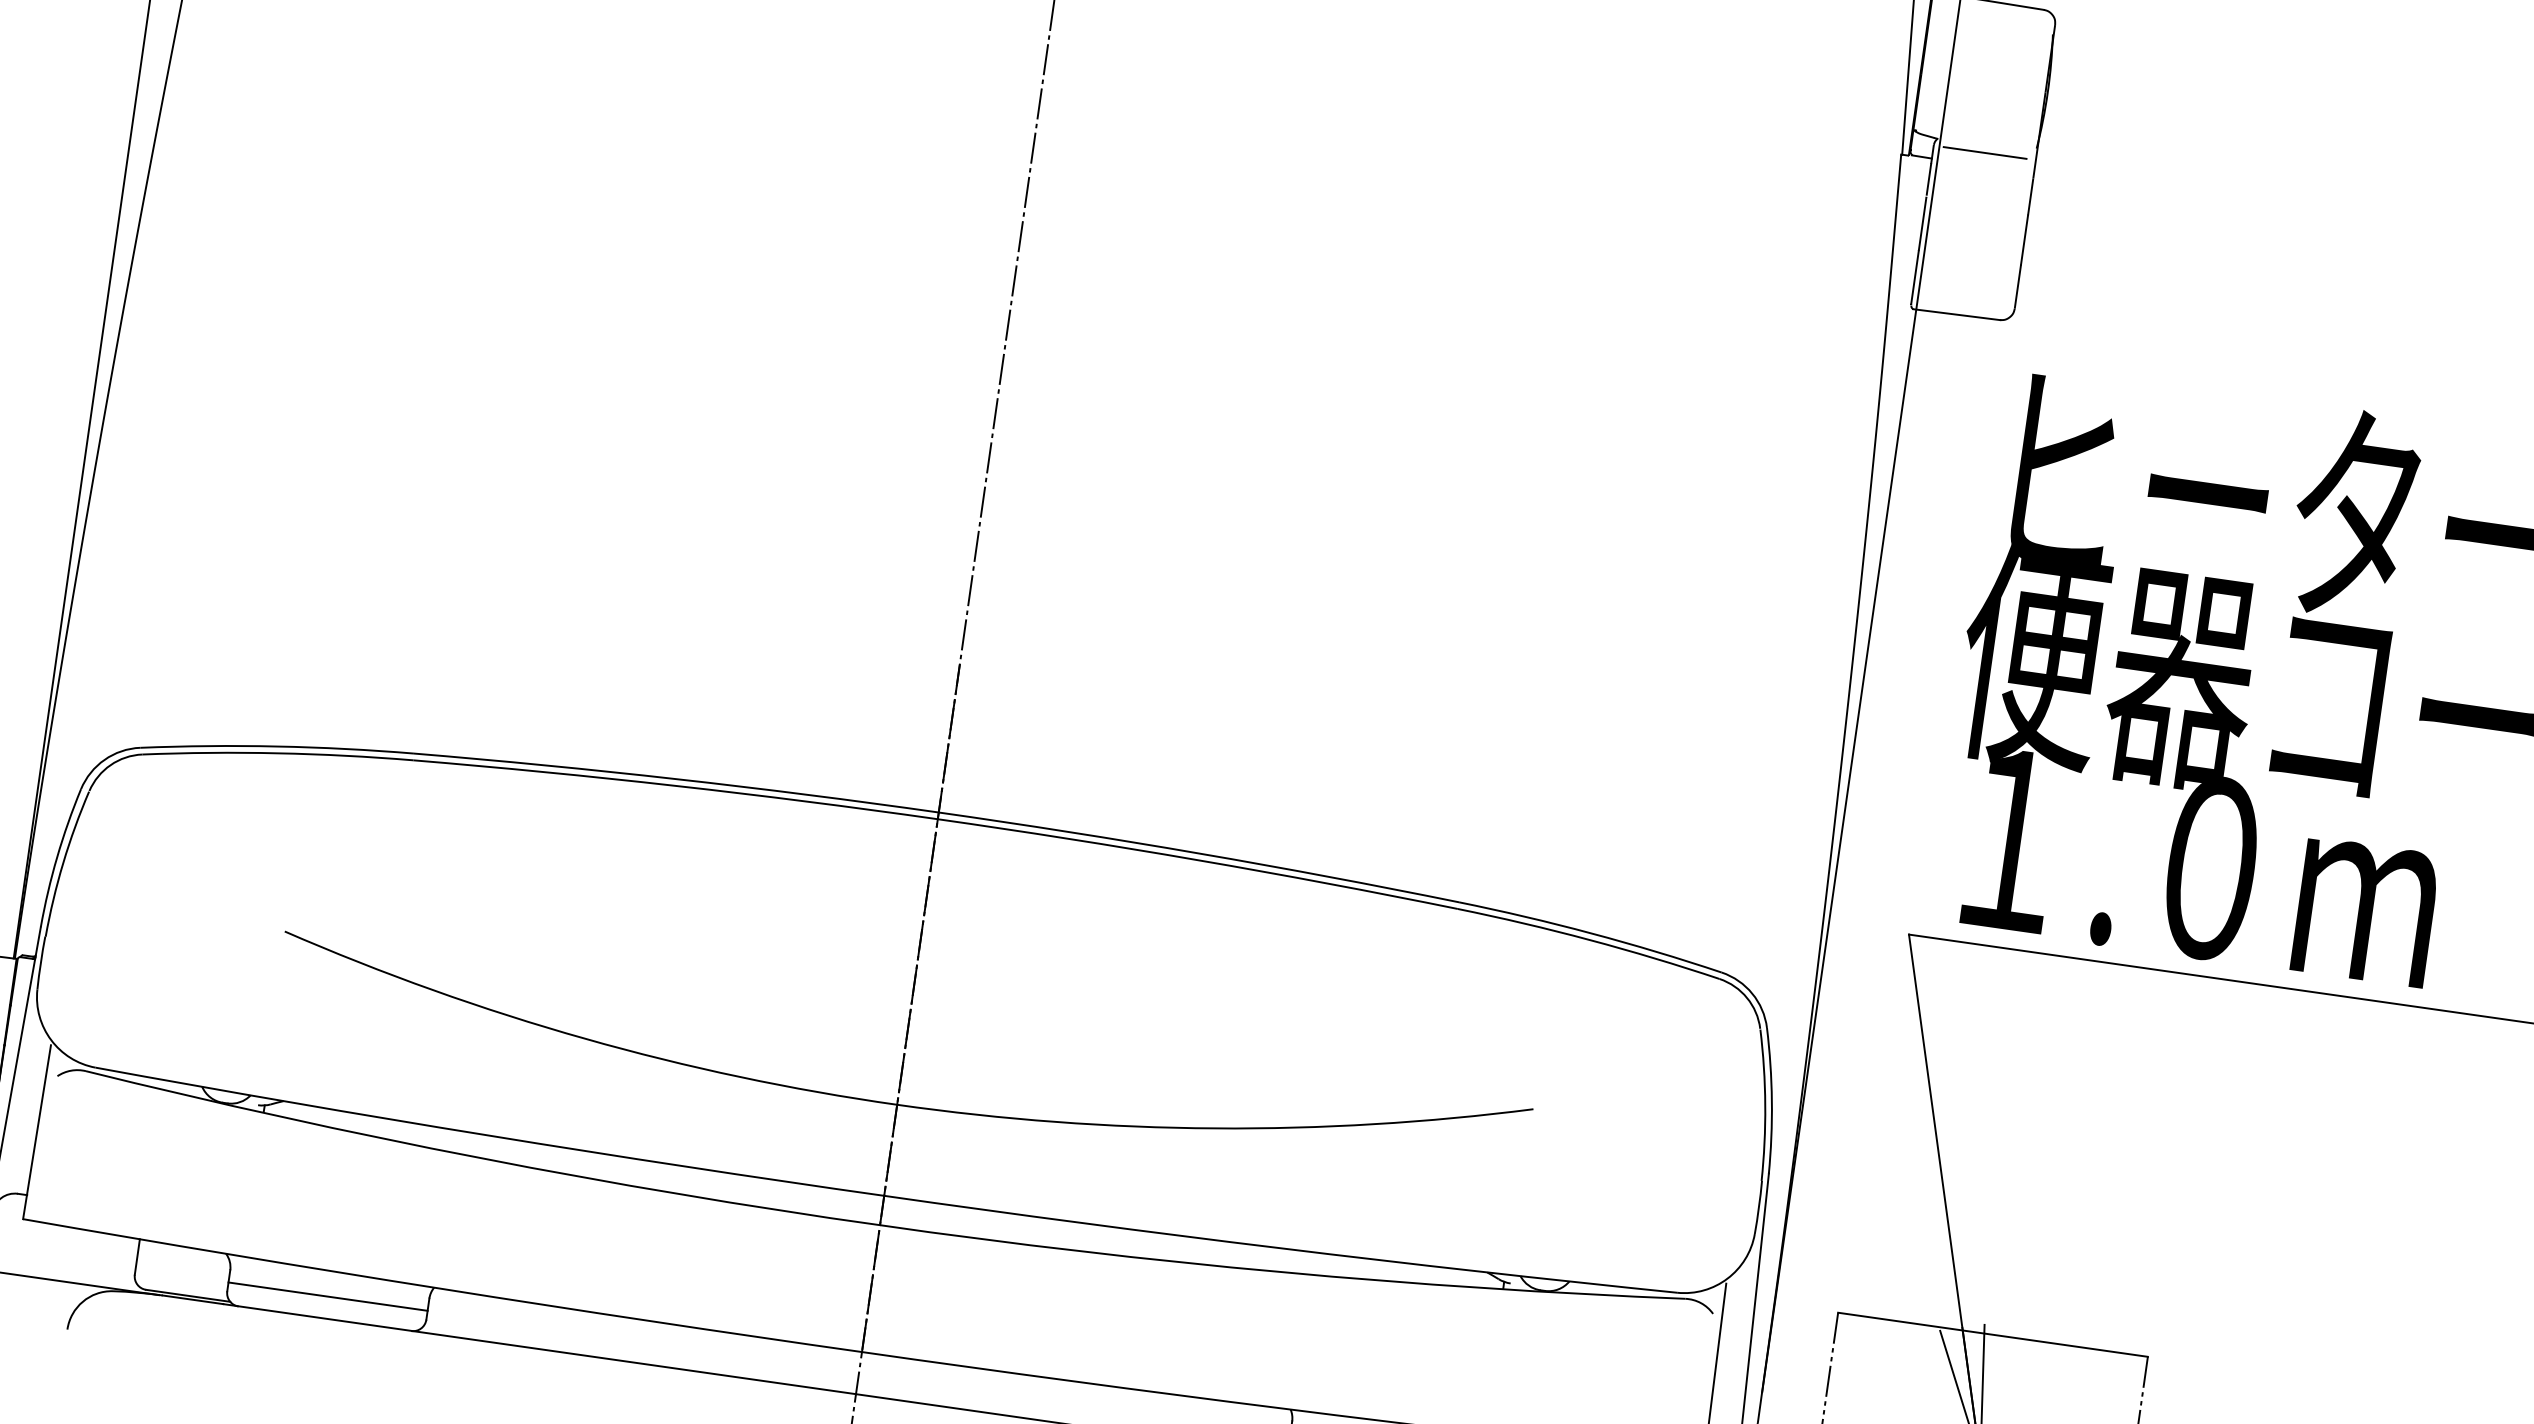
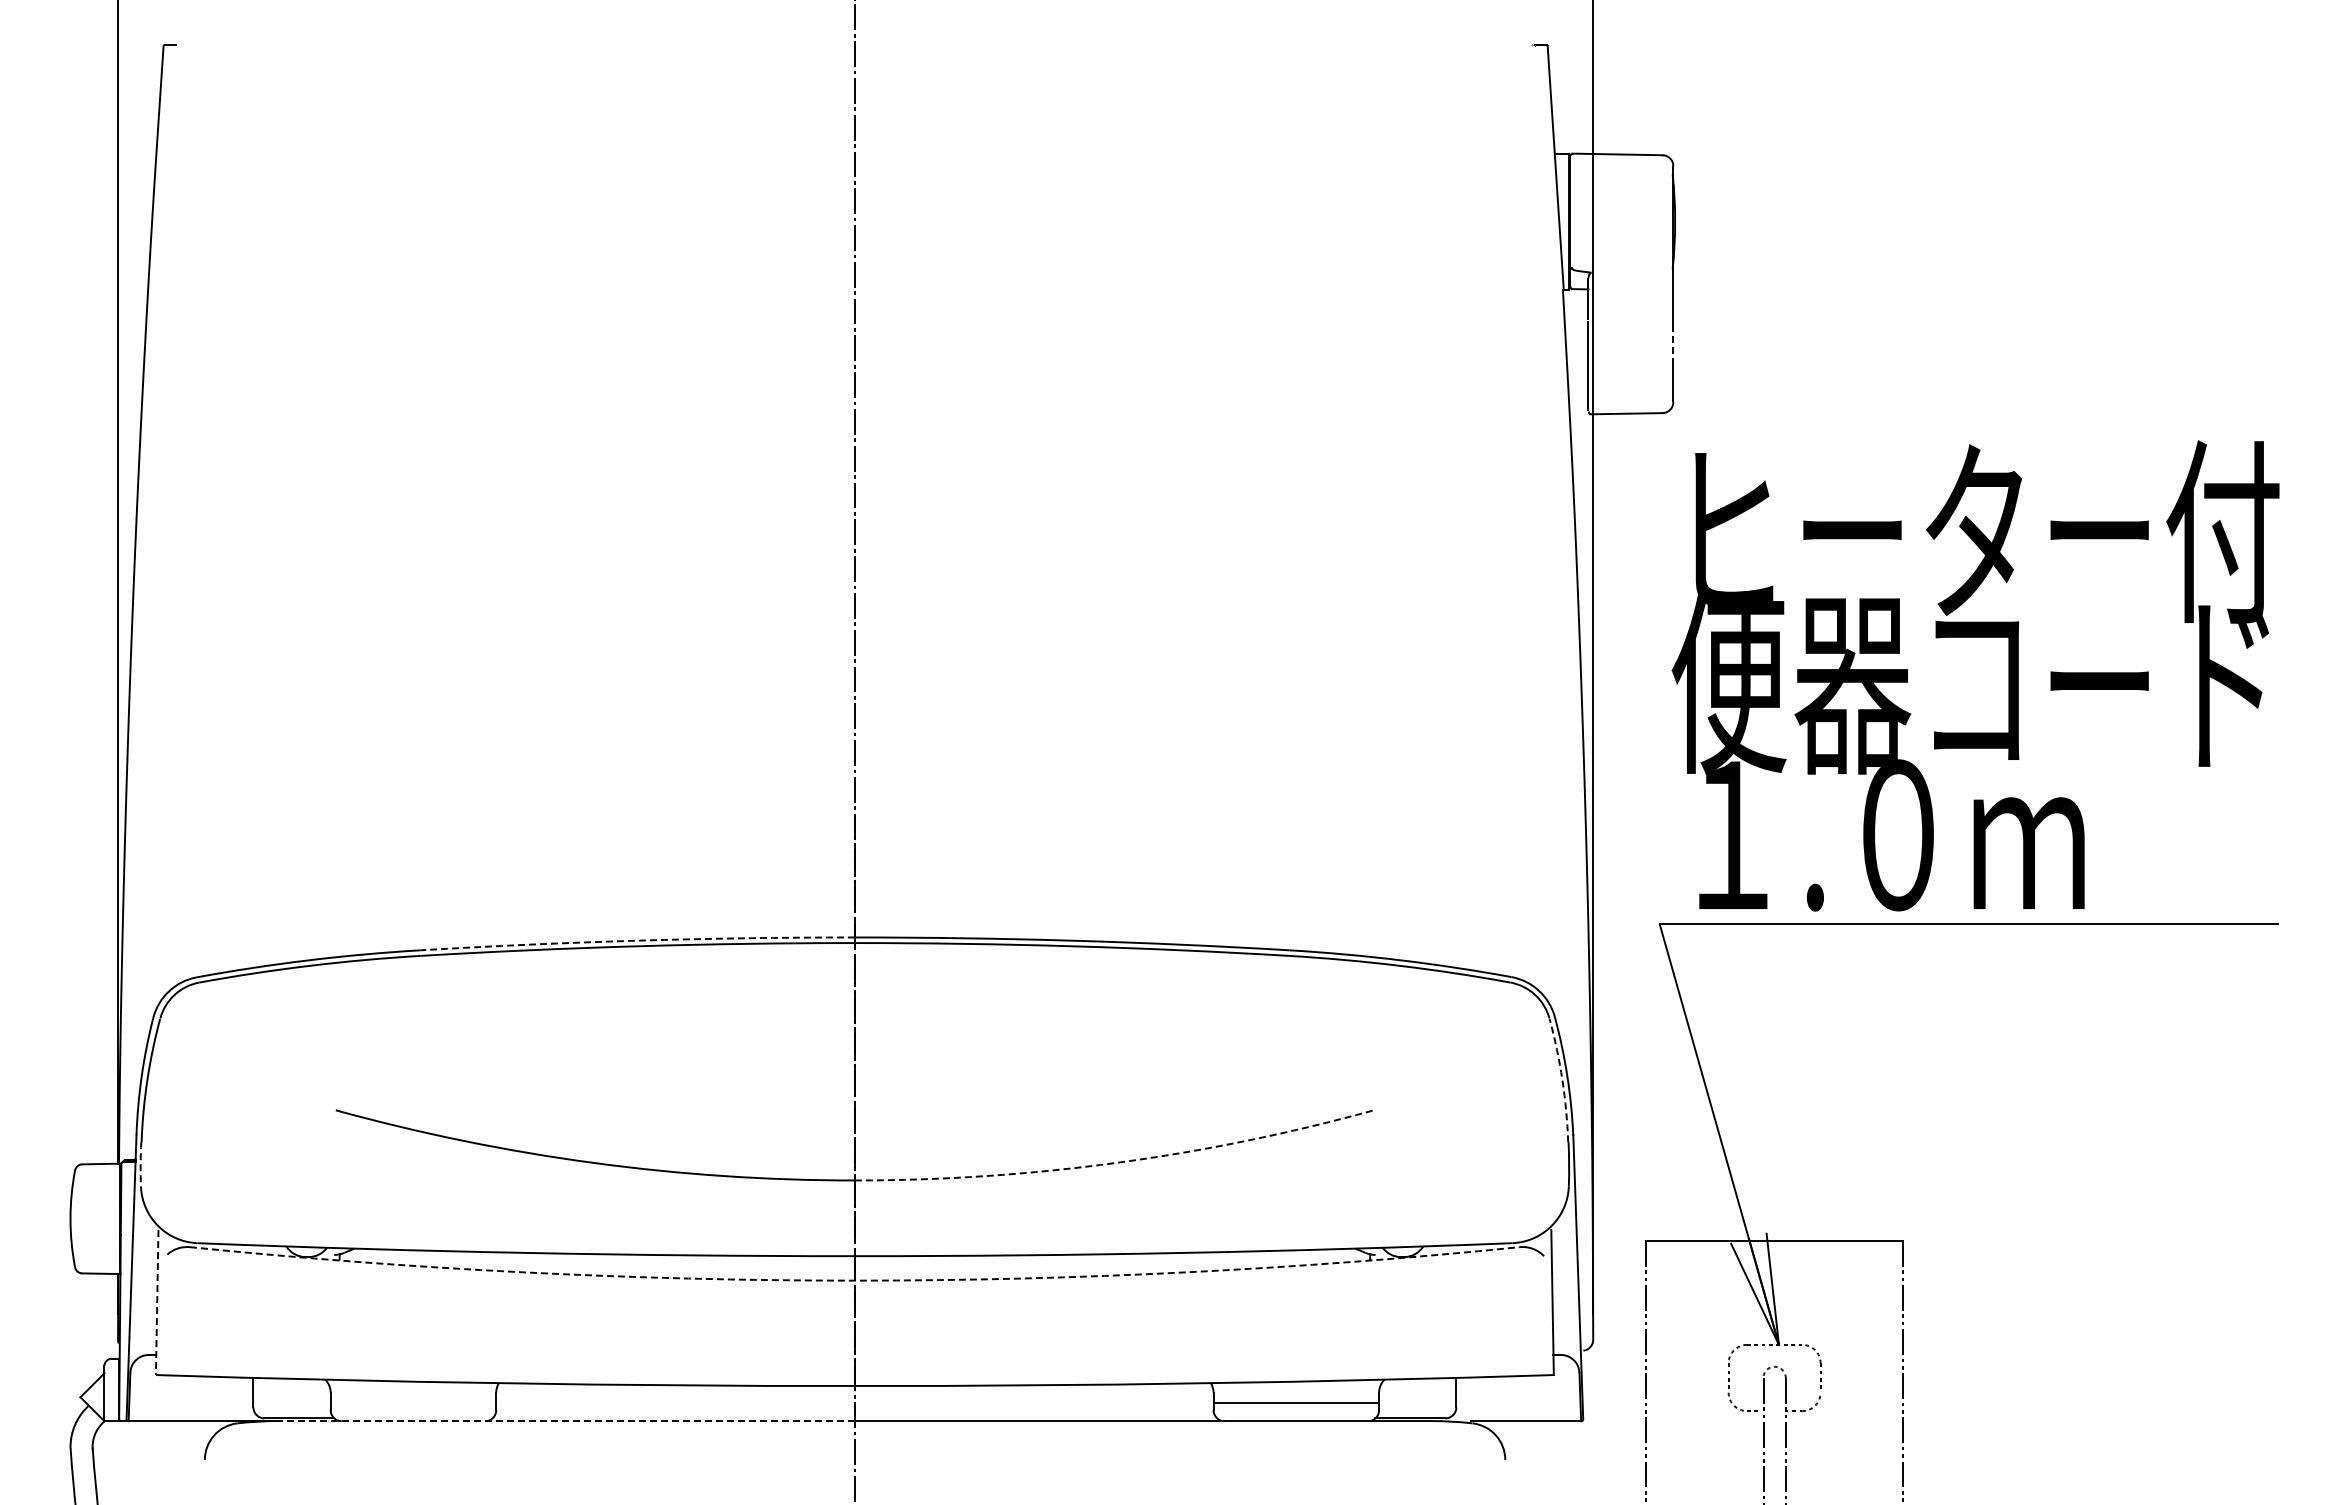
line: (1984, 152) -> (1630, 278), removed
line: (2024, 239) -> (1673, 344), solid -> dashed
arc: (676, 778) -> (637, 940), solid -> dashed
arc: (40, 963) -> (140, 1164), solid -> dashed
arc: (1765, 1105) -> (1562, 1080), solid -> dashed
arc: (1214, 1127) -> (1116, 1162), solid -> dashed
line: (37, 1133) -> (157, 1303), solid -> dashed
arc: (879, 1225) -> (854, 1280), solid -> dashed
line: (328, 1296) -> (413, 1402), removed
line: (508, 1345) -> (566, 1421), solid -> dashed

